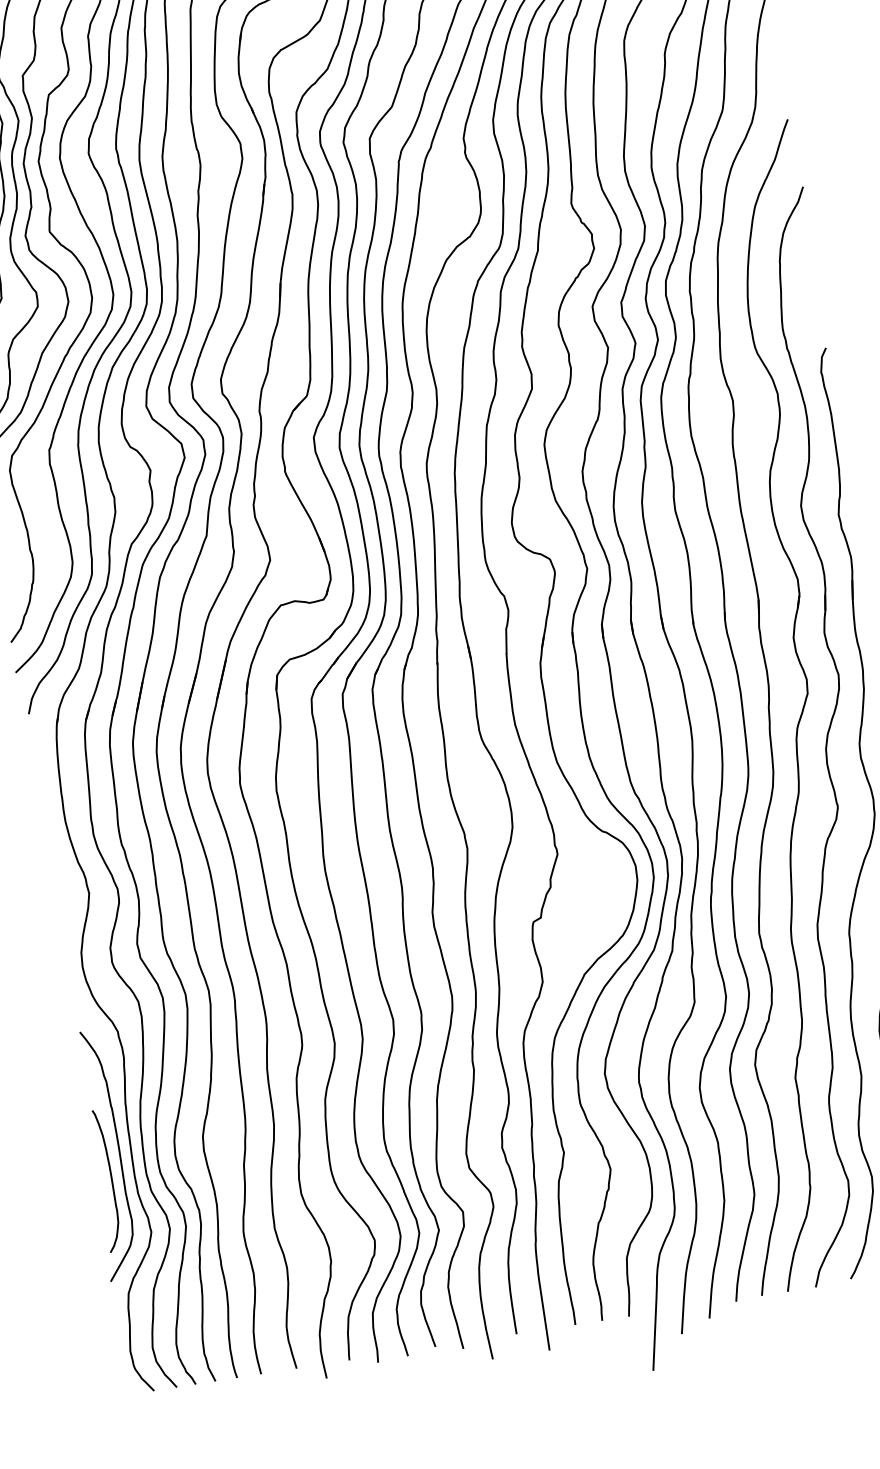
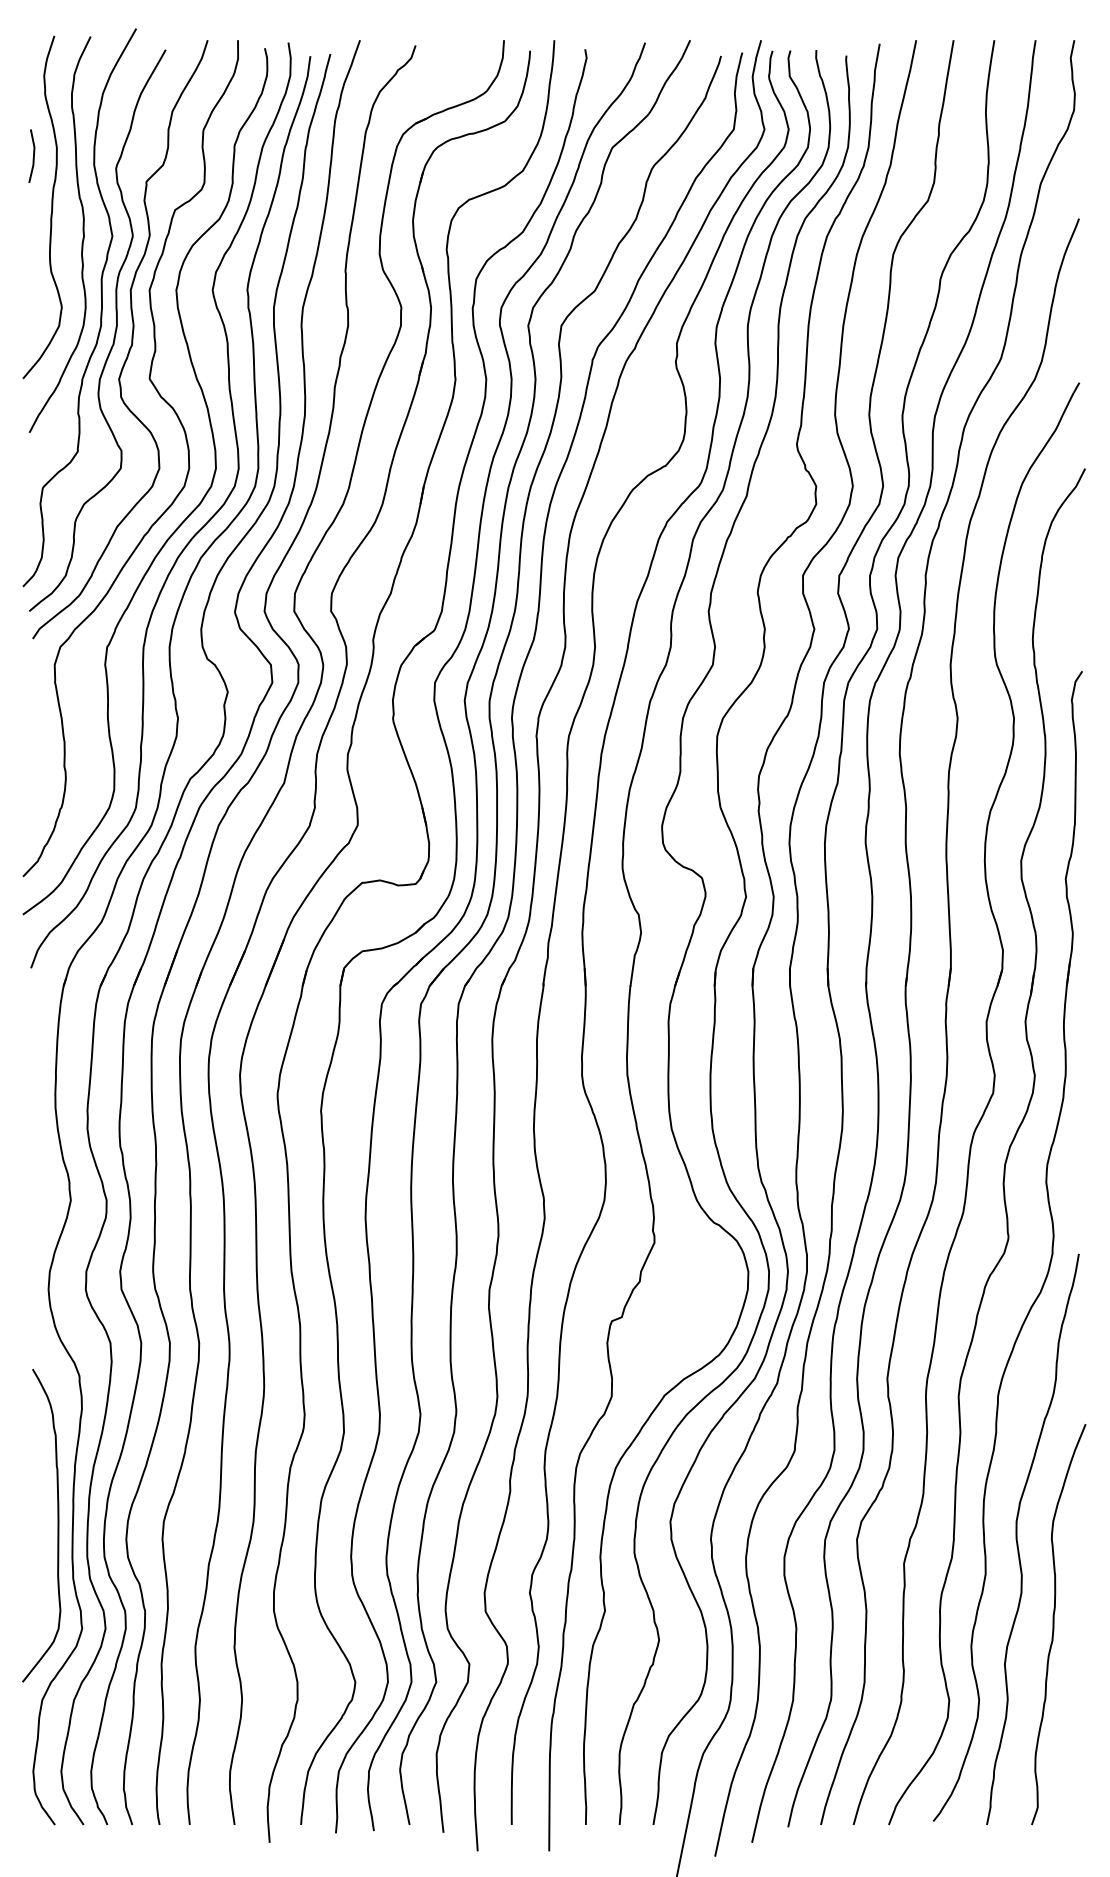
curve: (110, 1179) -> (42, 1556), removed

